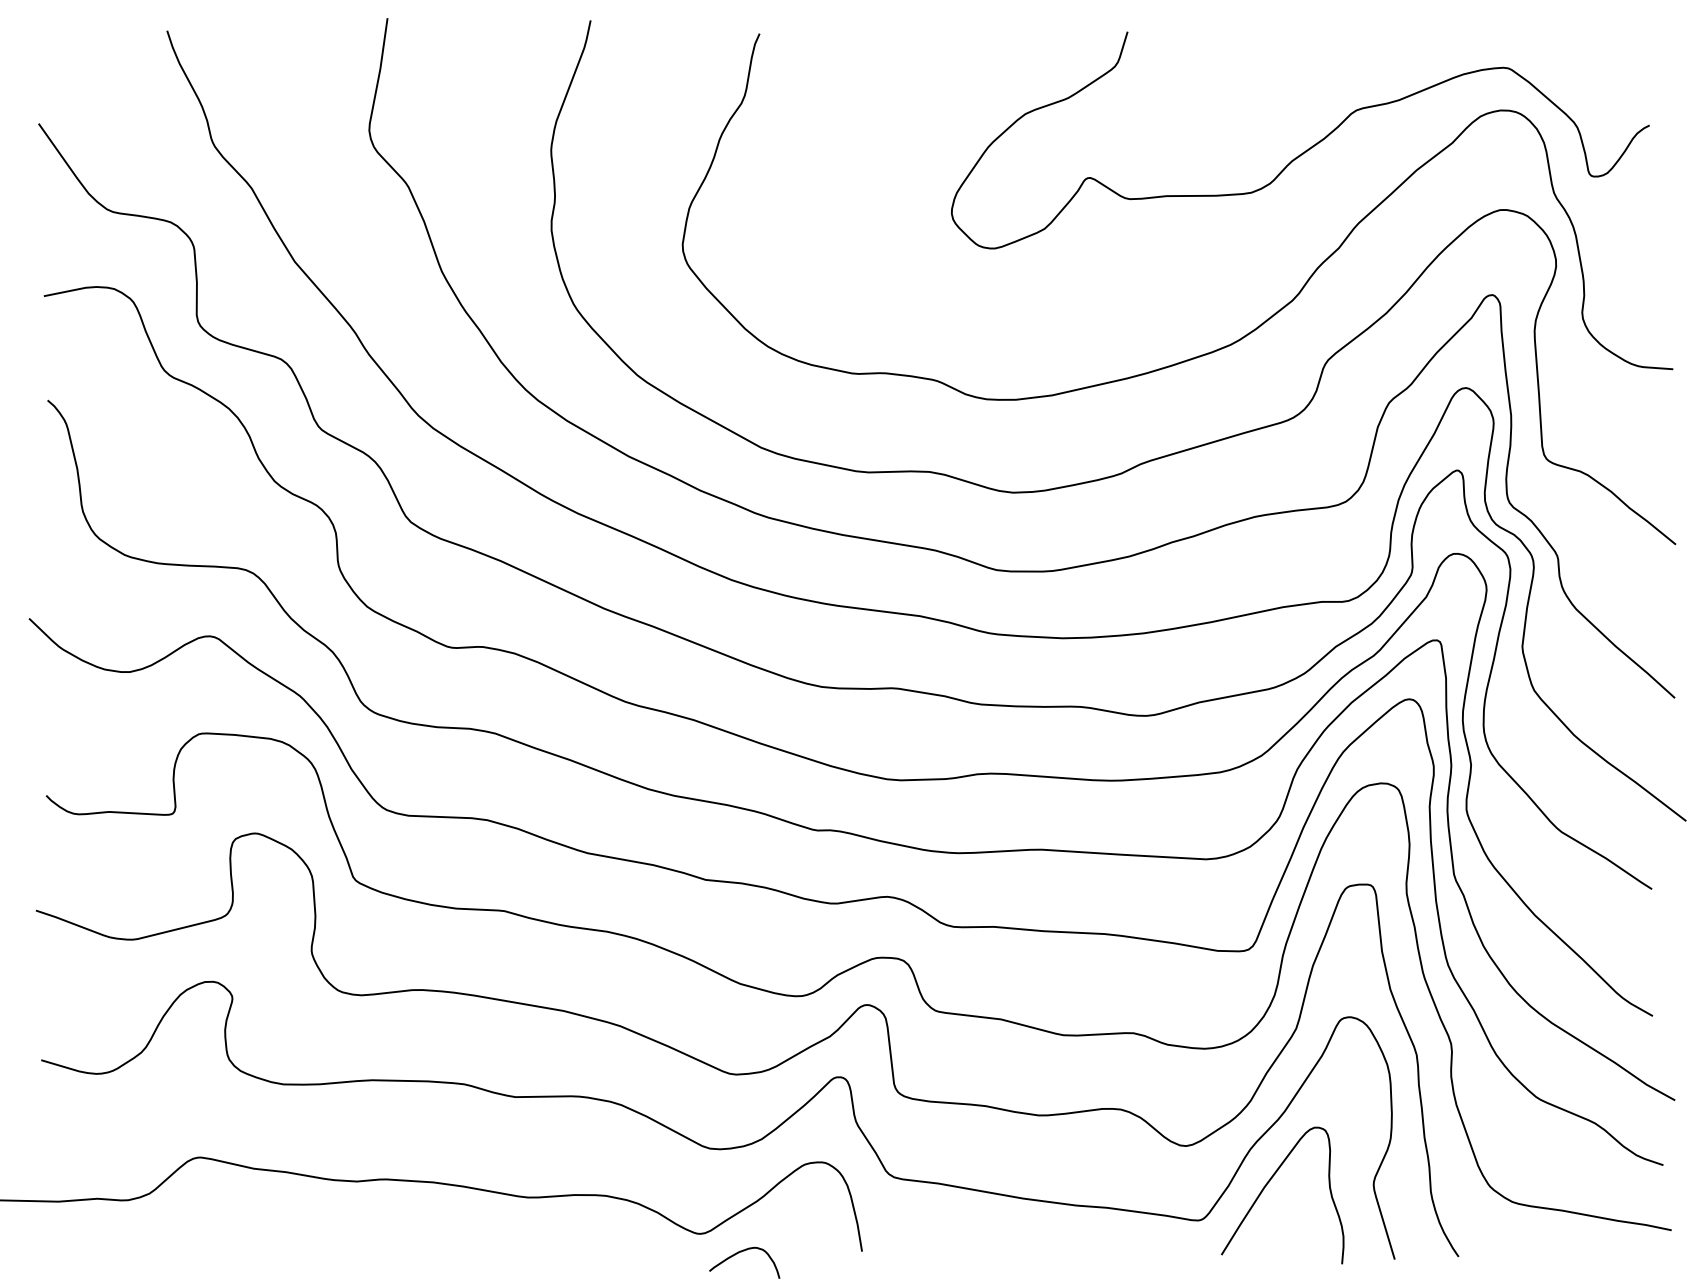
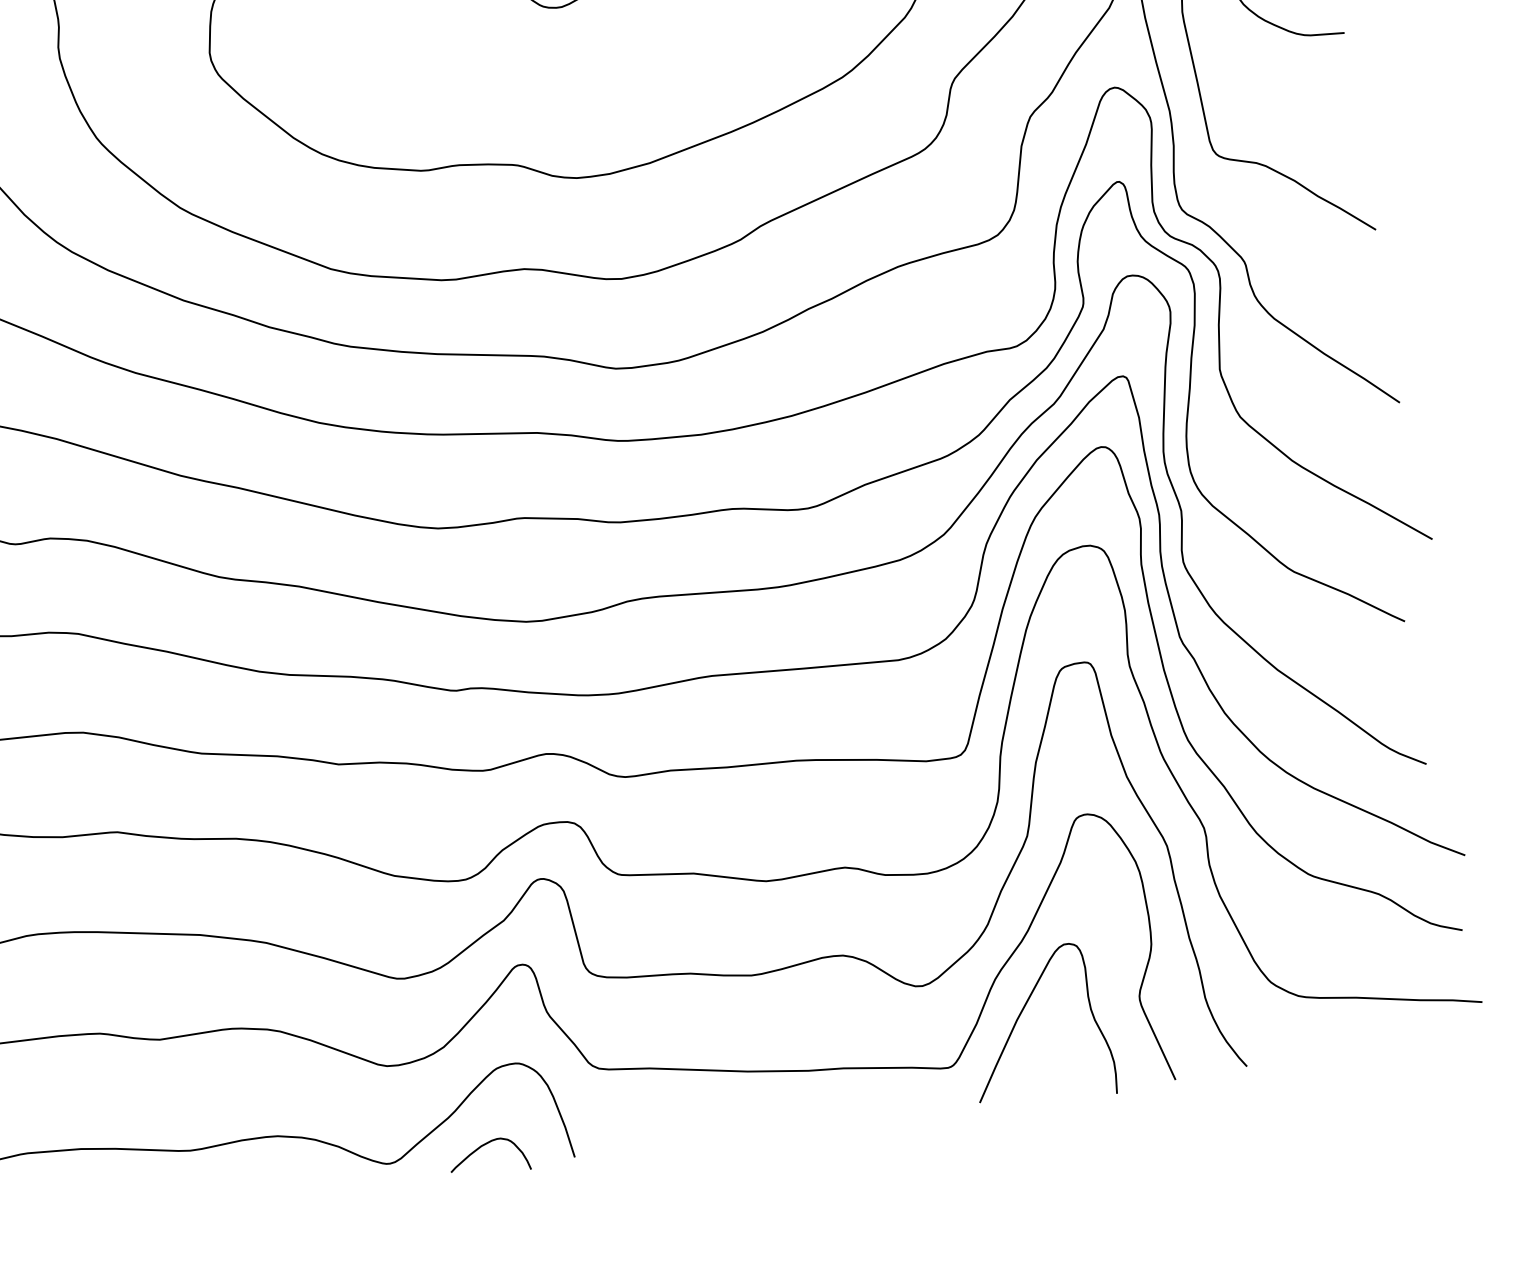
curve: (741, 1252) -> (484, 1146), moved

